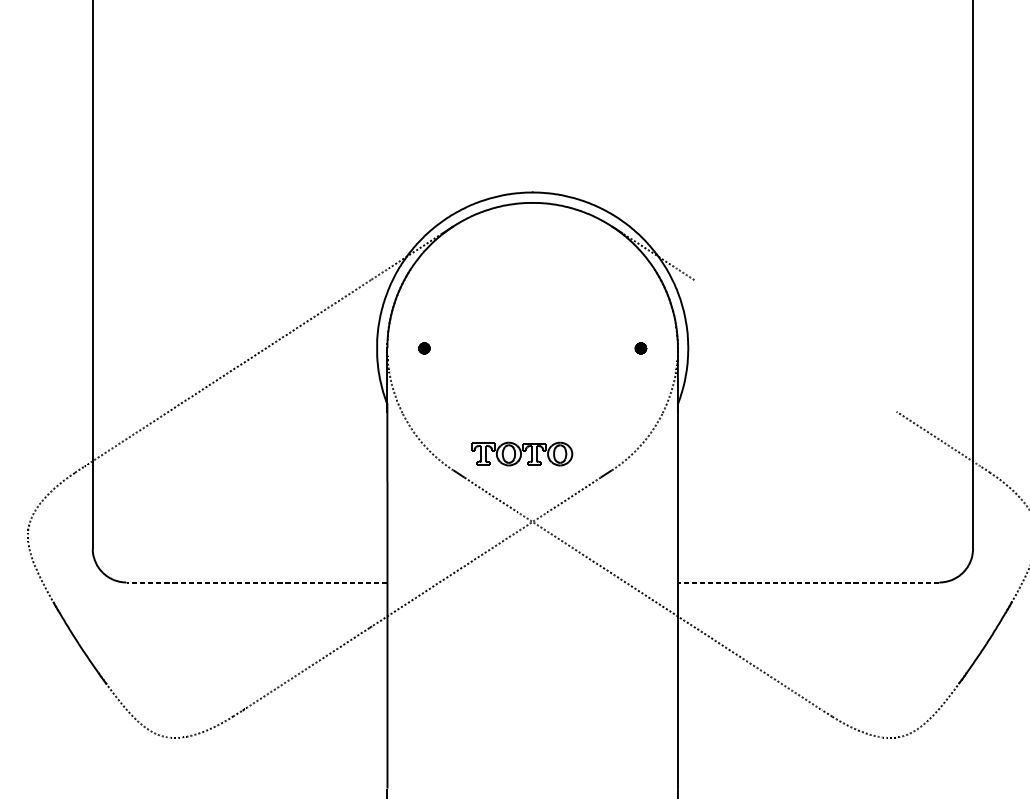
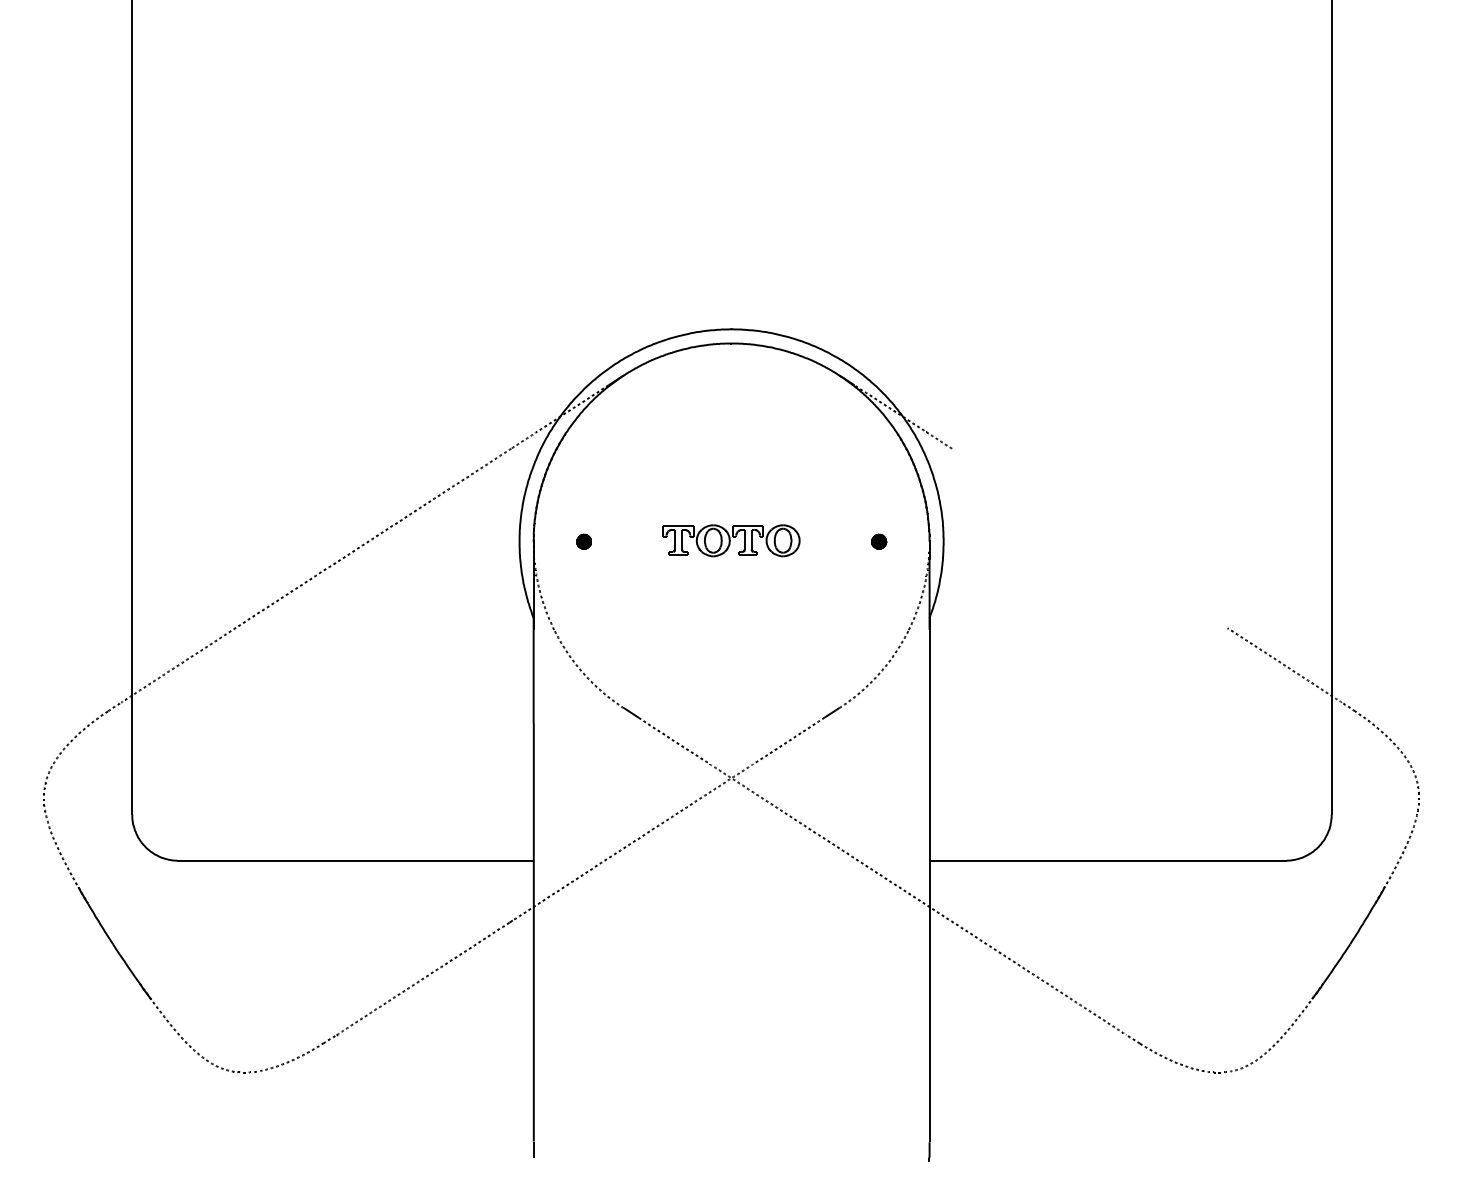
part: (522, 453) -> (731, 540), moved
line: (257, 582) -> (356, 860), dashed -> solid
line: (808, 582) -> (1107, 860), dashed -> solid

